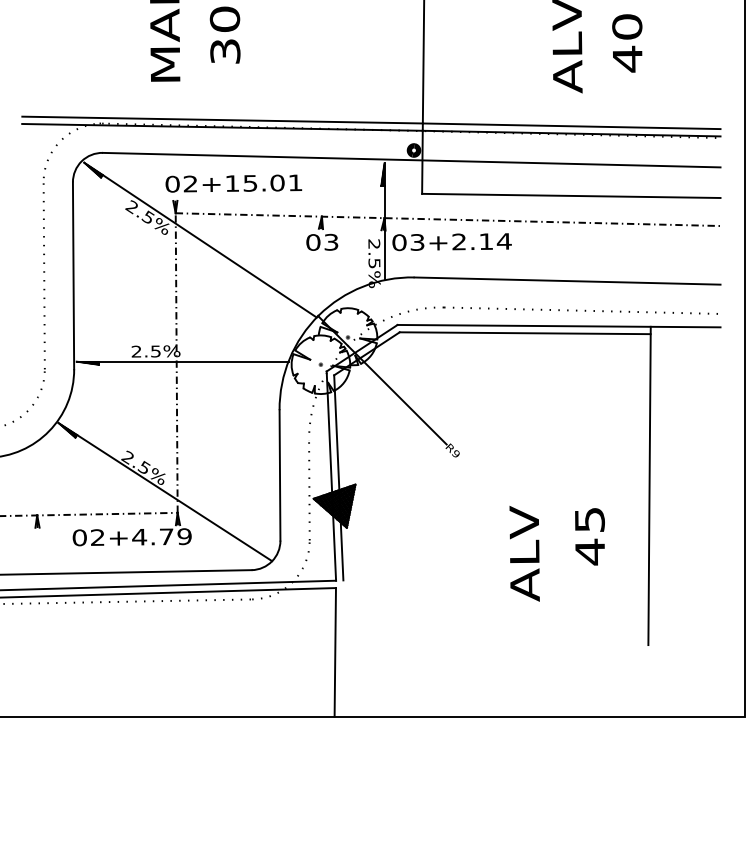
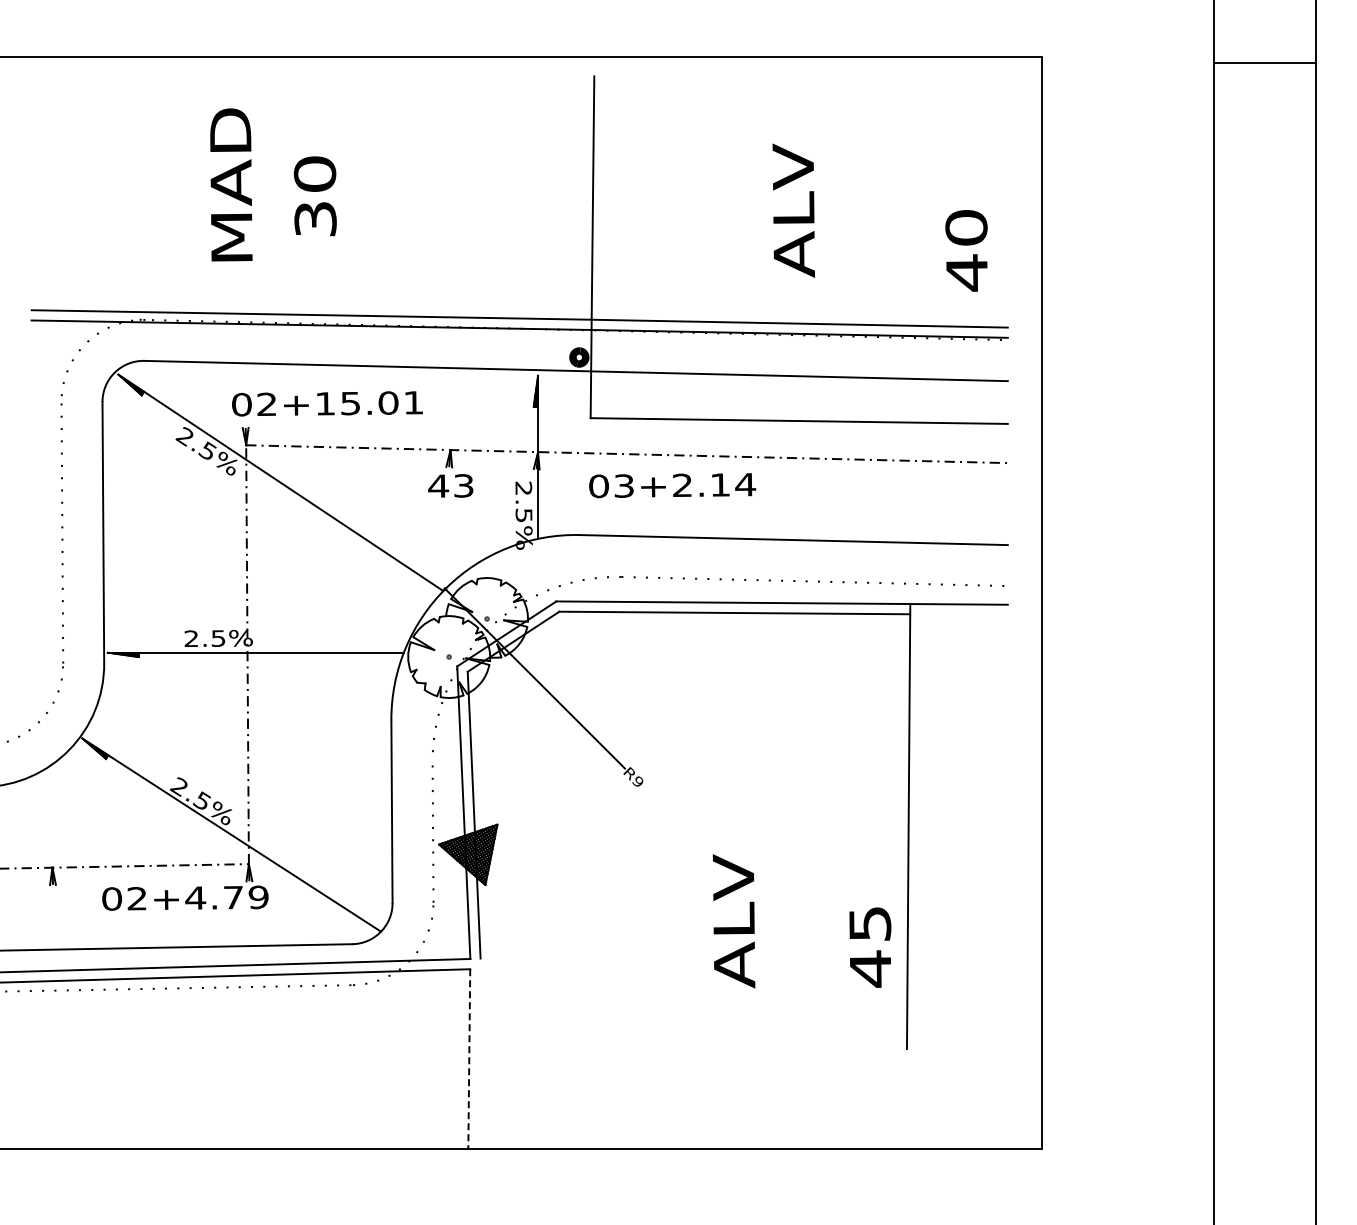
text: (627, 43) -> (966, 250), moved
text: (313, 242) -> (438, 485), 03 -> 43
text: (452, 242) -> (672, 485), moved
text: (590, 536) -> (870, 947), moved
line: (335, 652) -> (469, 1059), solid -> dashed

